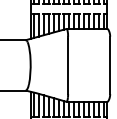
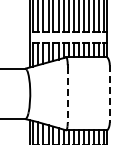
line: (109, 65) -> (109, 93), solid -> dashed
line: (67, 66) -> (67, 94), solid -> dashed

